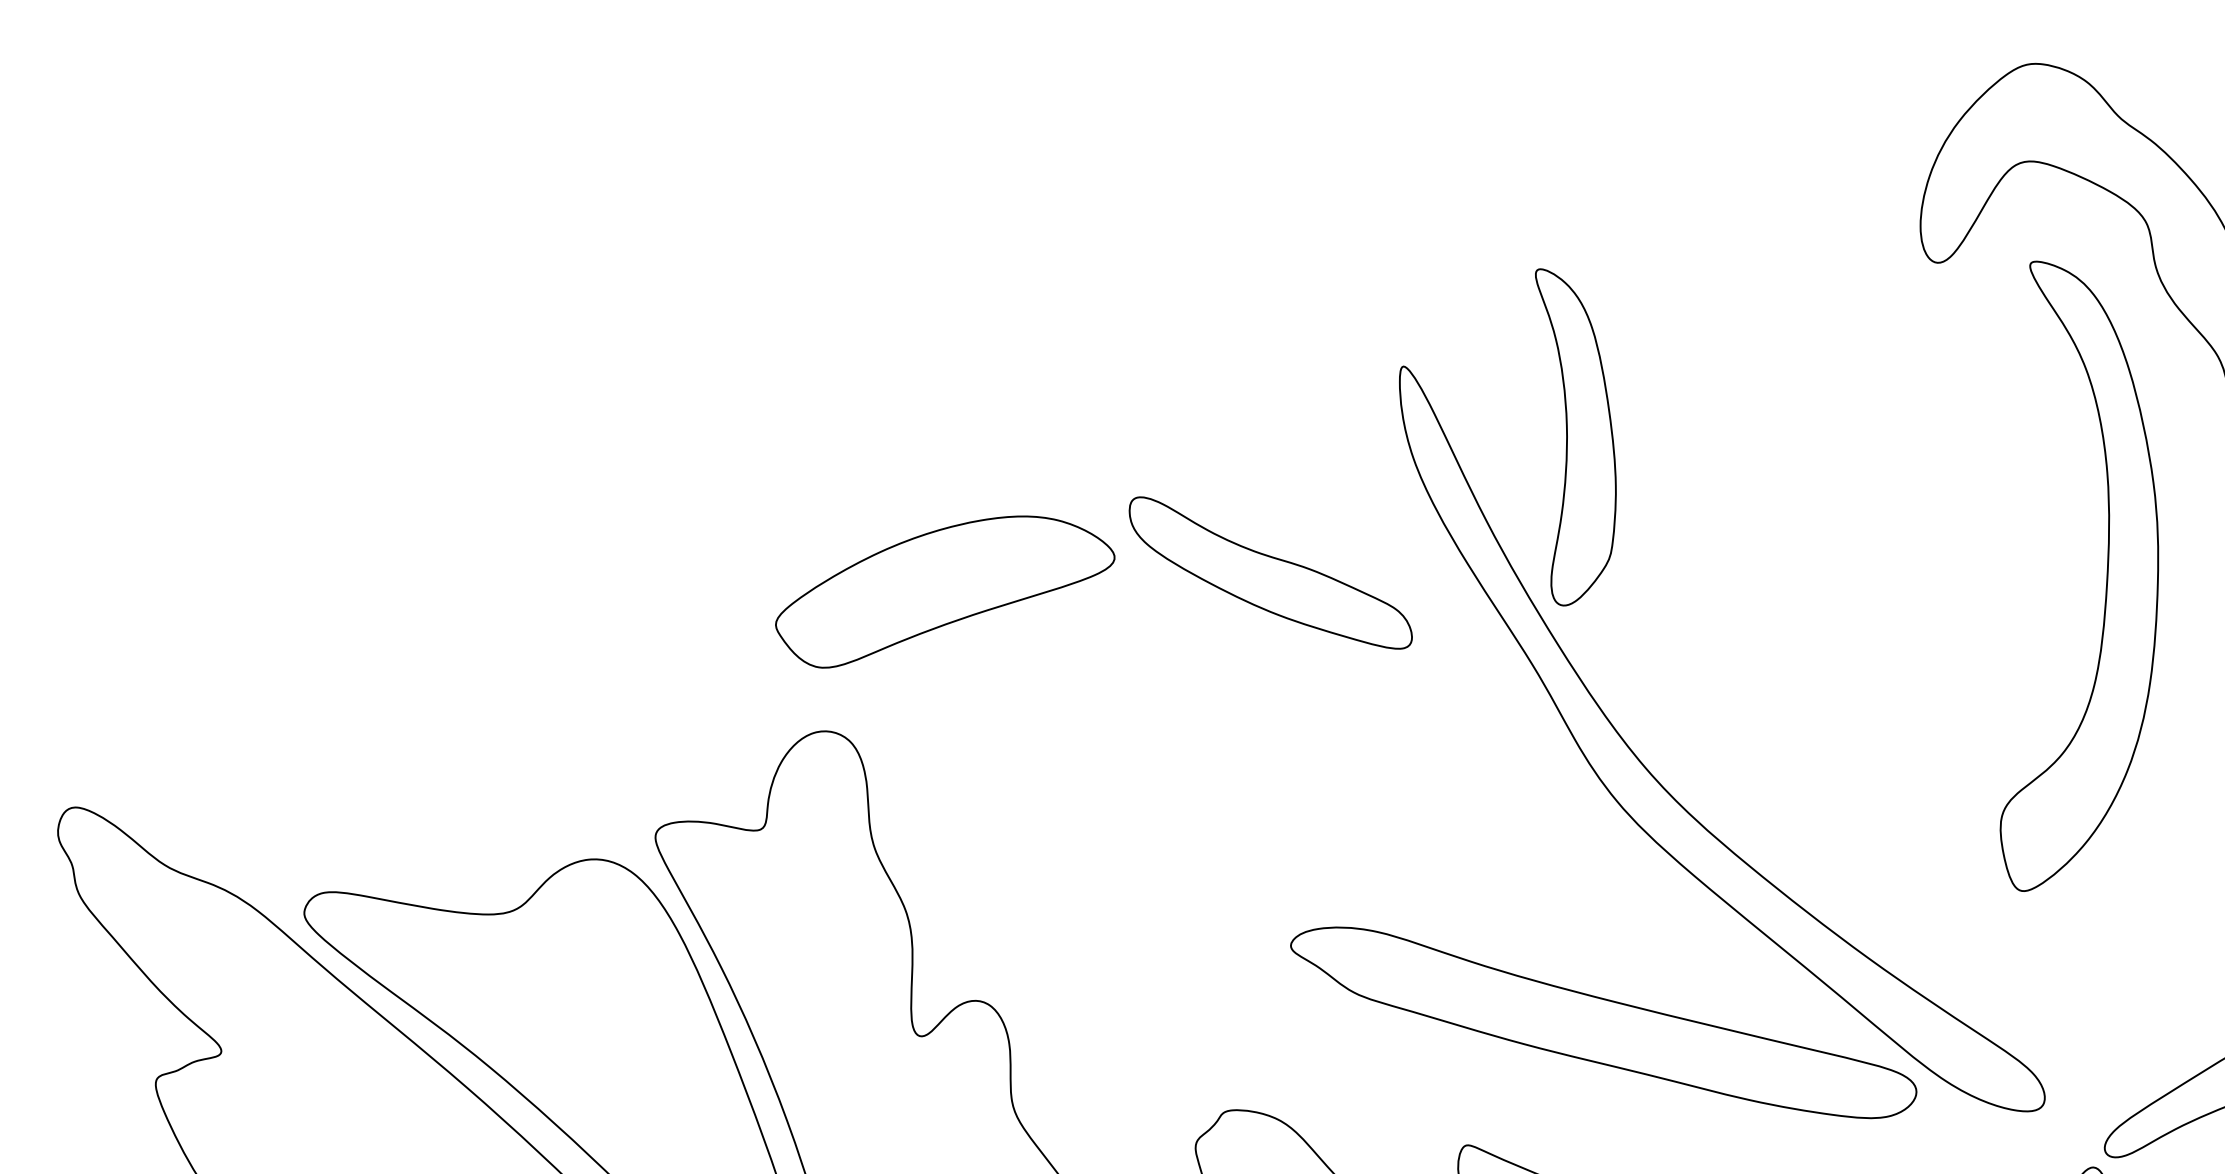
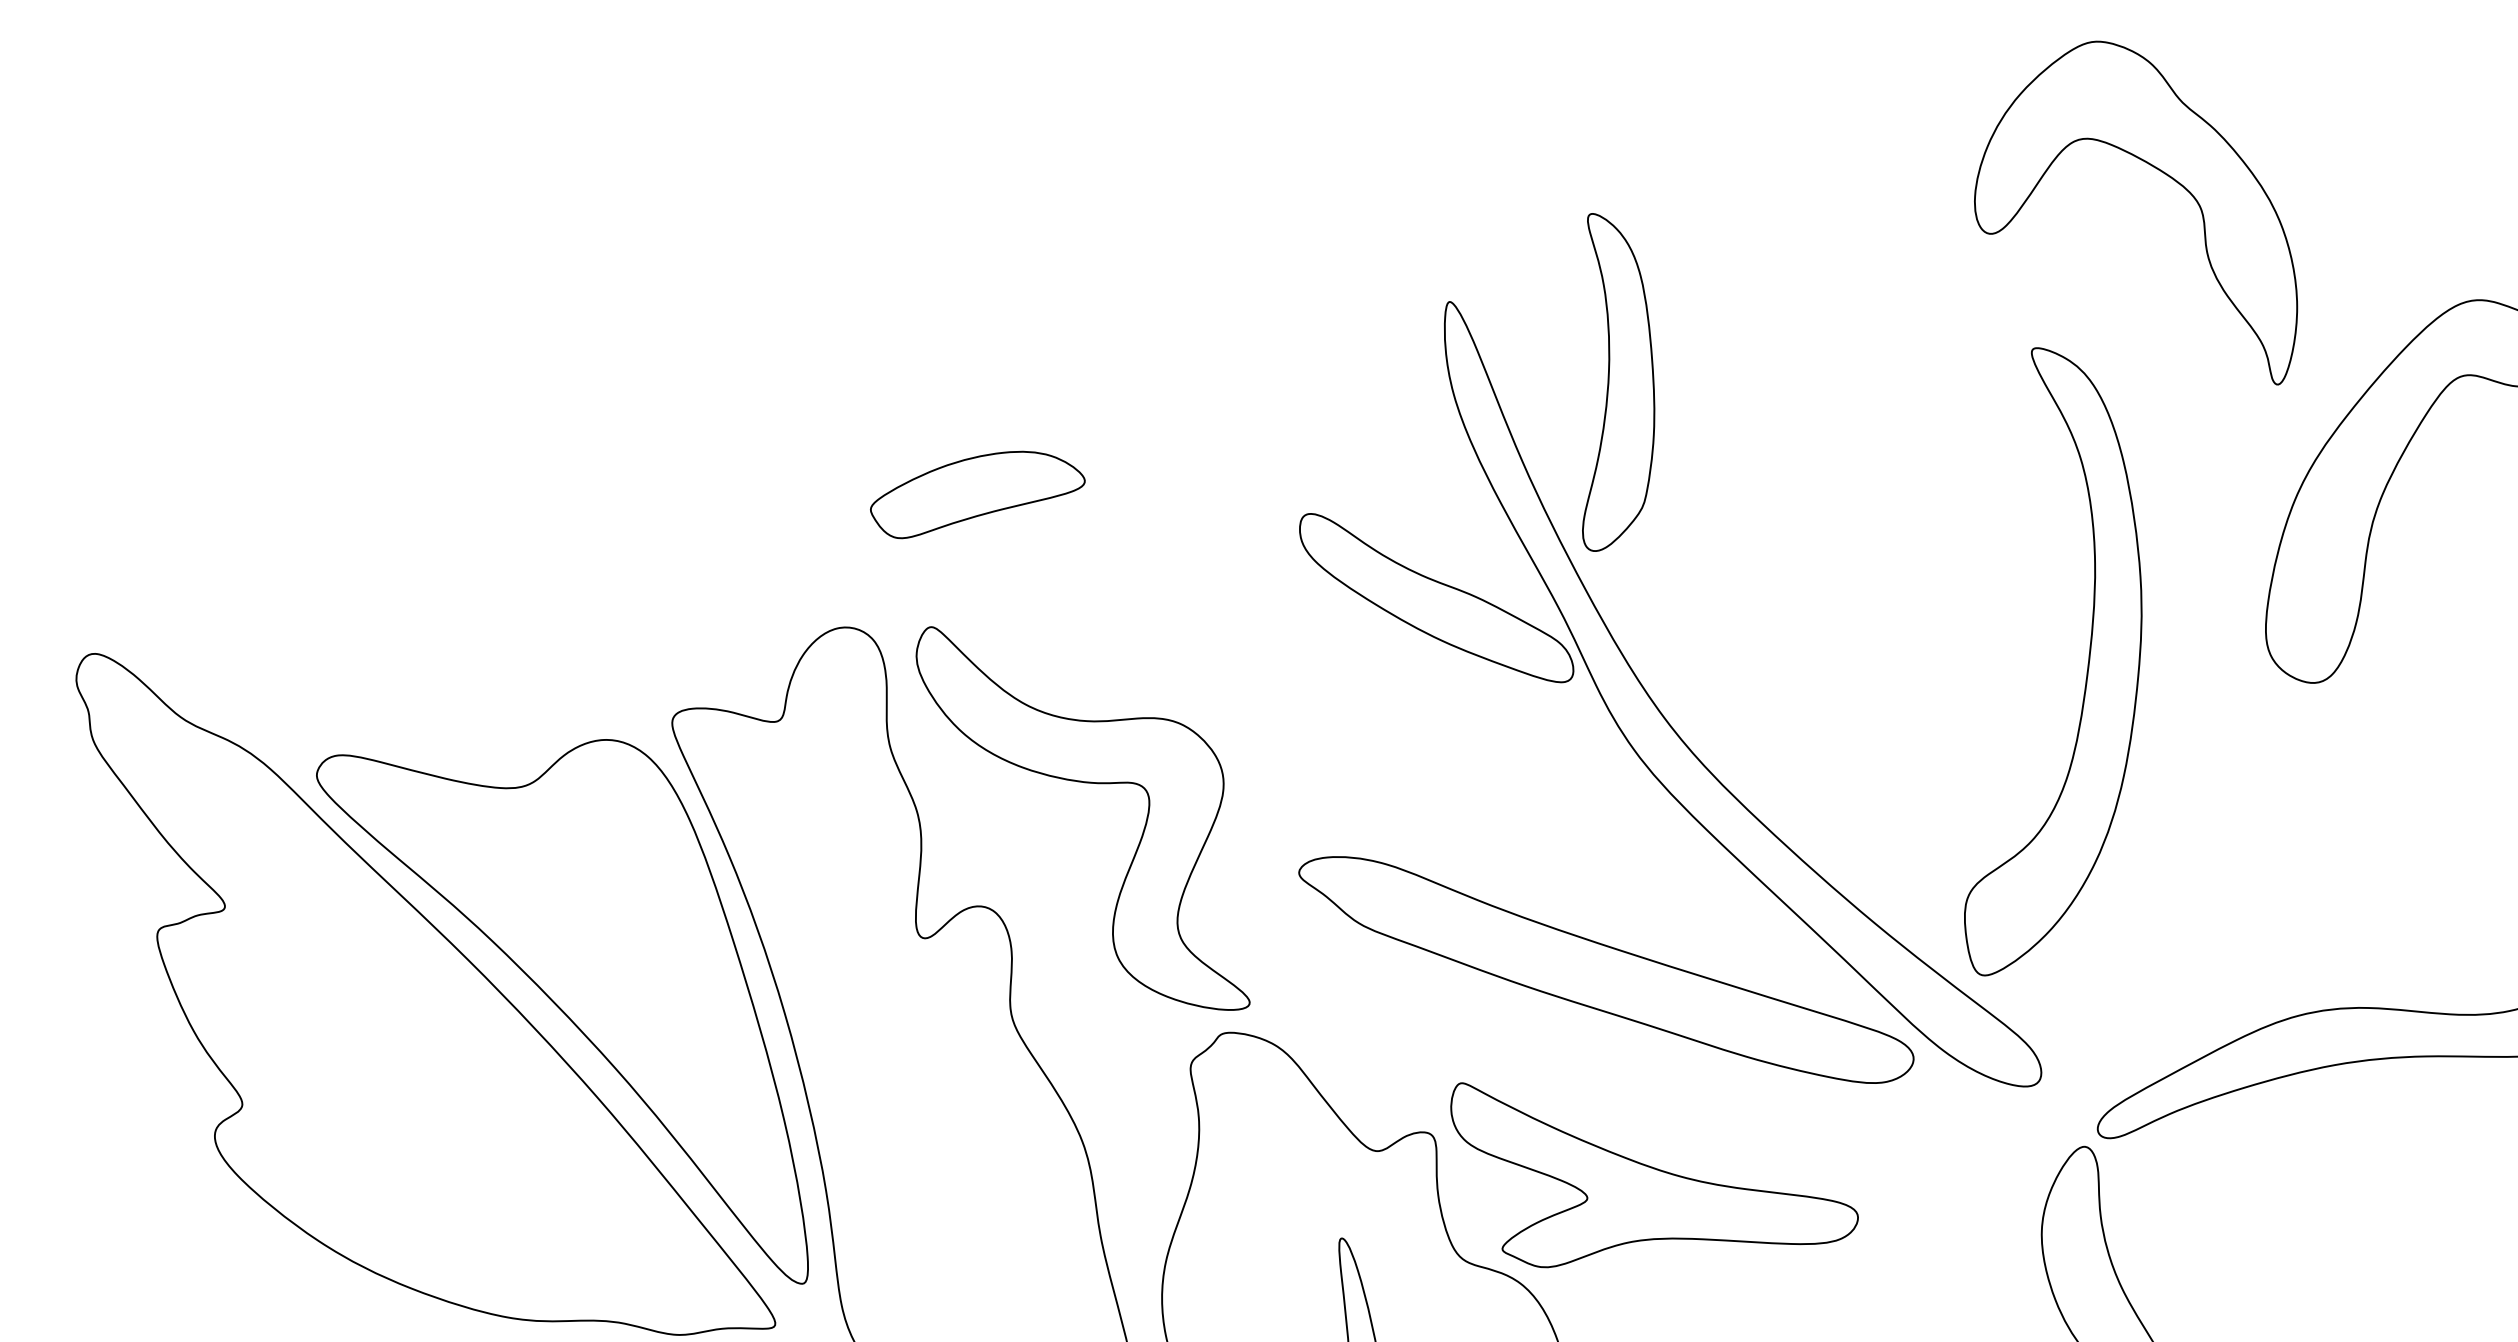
part: (1270, 573) -> (1436, 598), moved
part: (2106, 573) -> (2087, 663), moved
part: (944, 590) -> (977, 494), size x0.62
part: (1070, 871) -> (1084, 783), added

